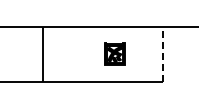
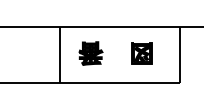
part: (73, 52) -> (90, 53), added
part: (114, 53) -> (141, 53), moved
line: (163, 54) -> (180, 55), dashed -> solid

